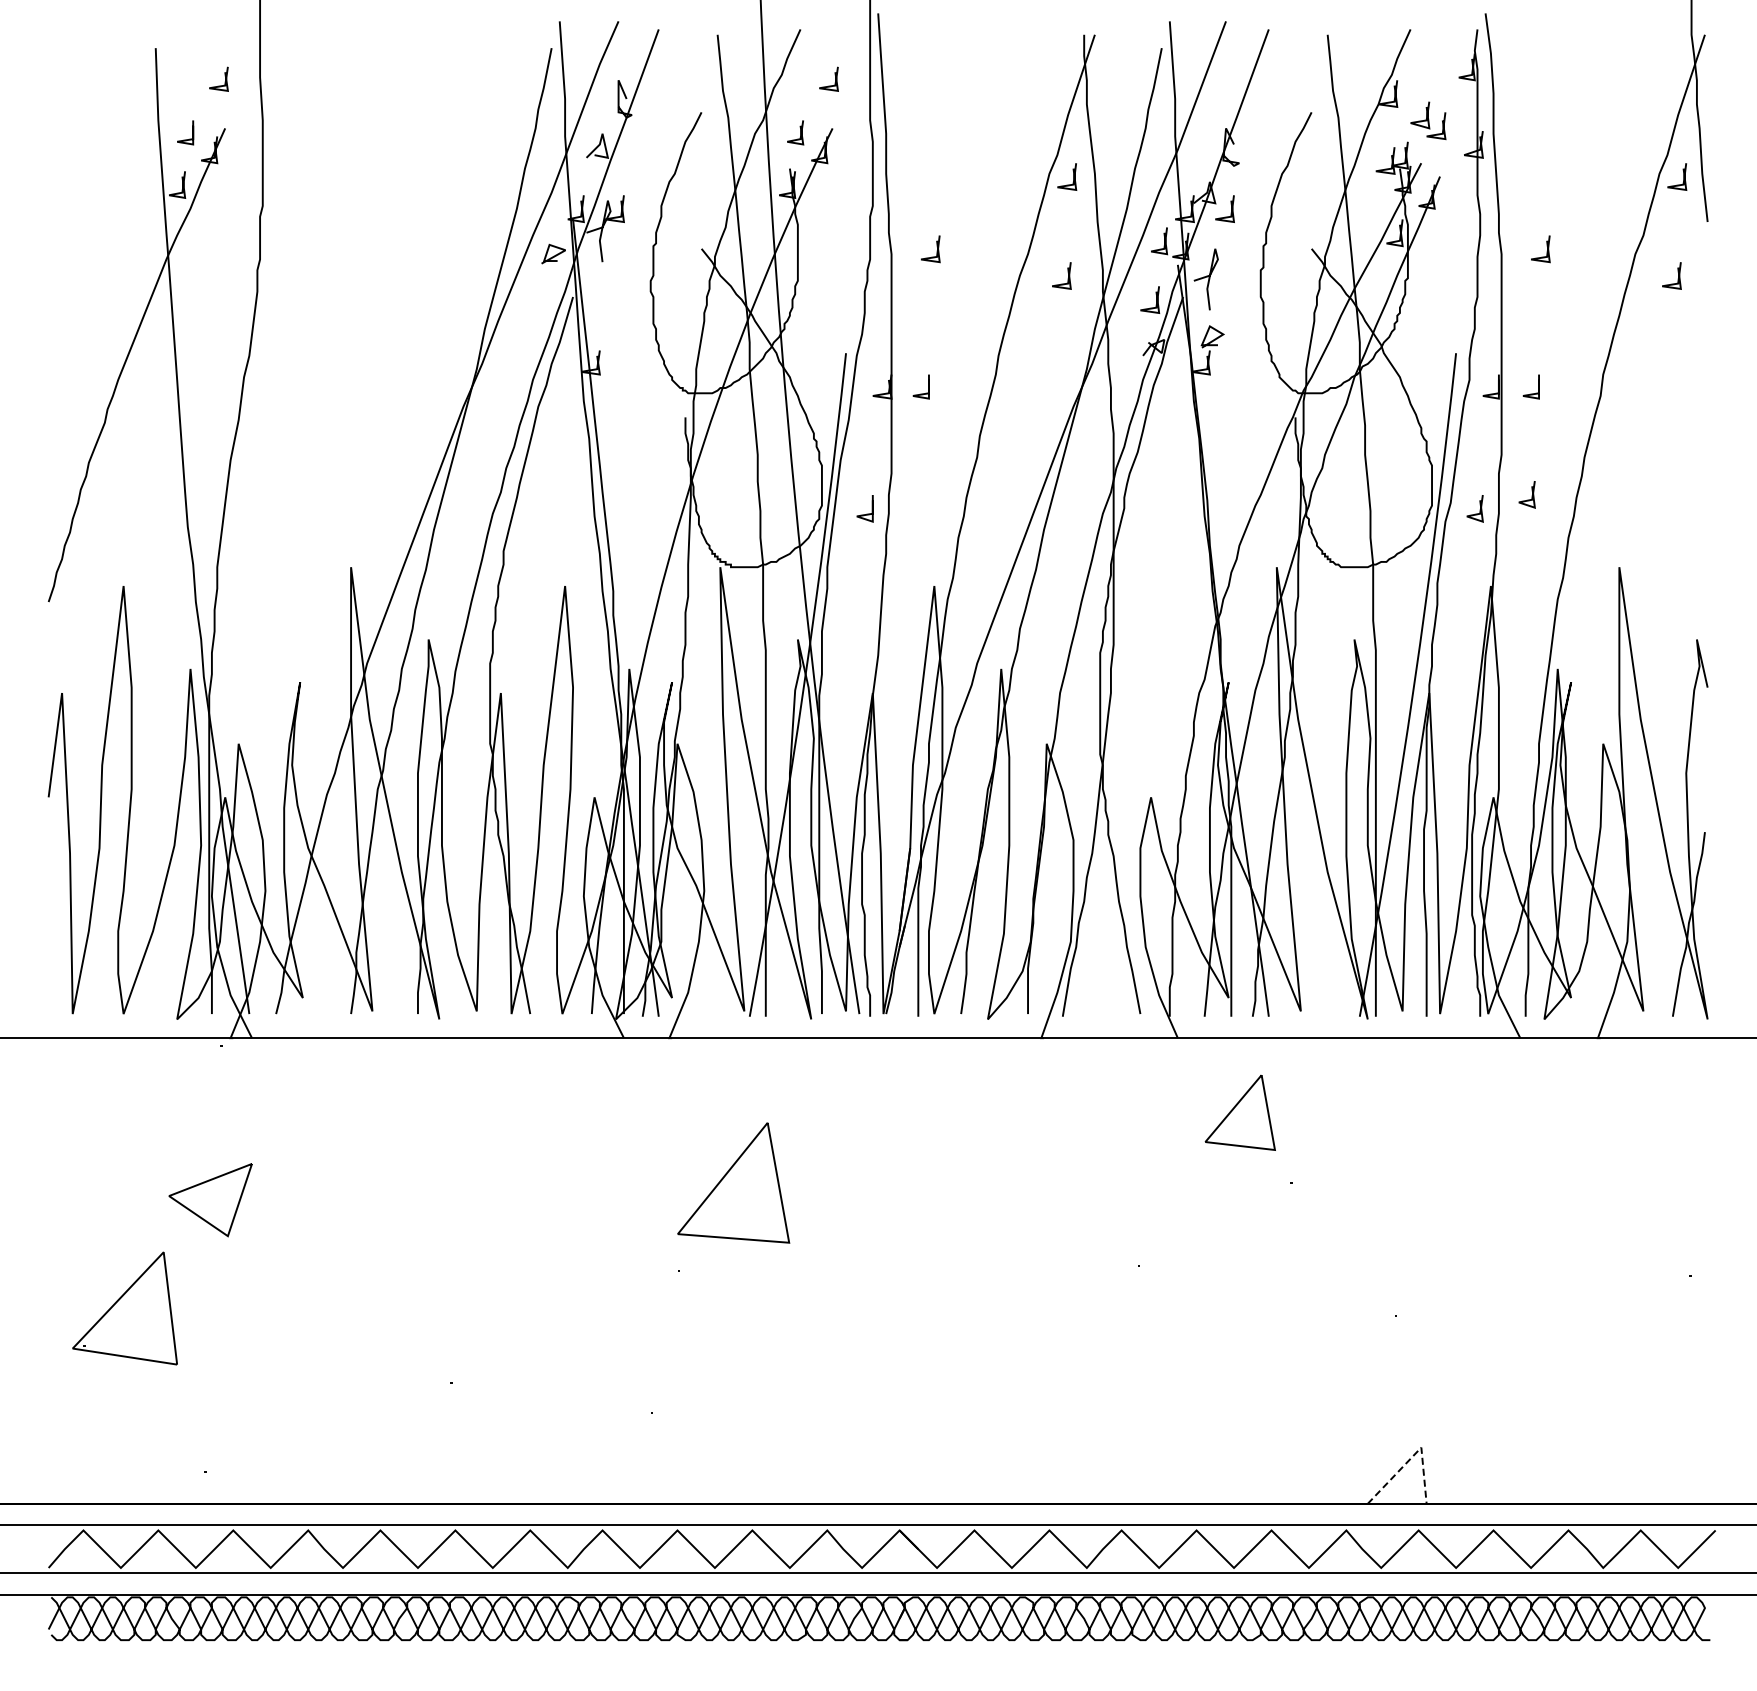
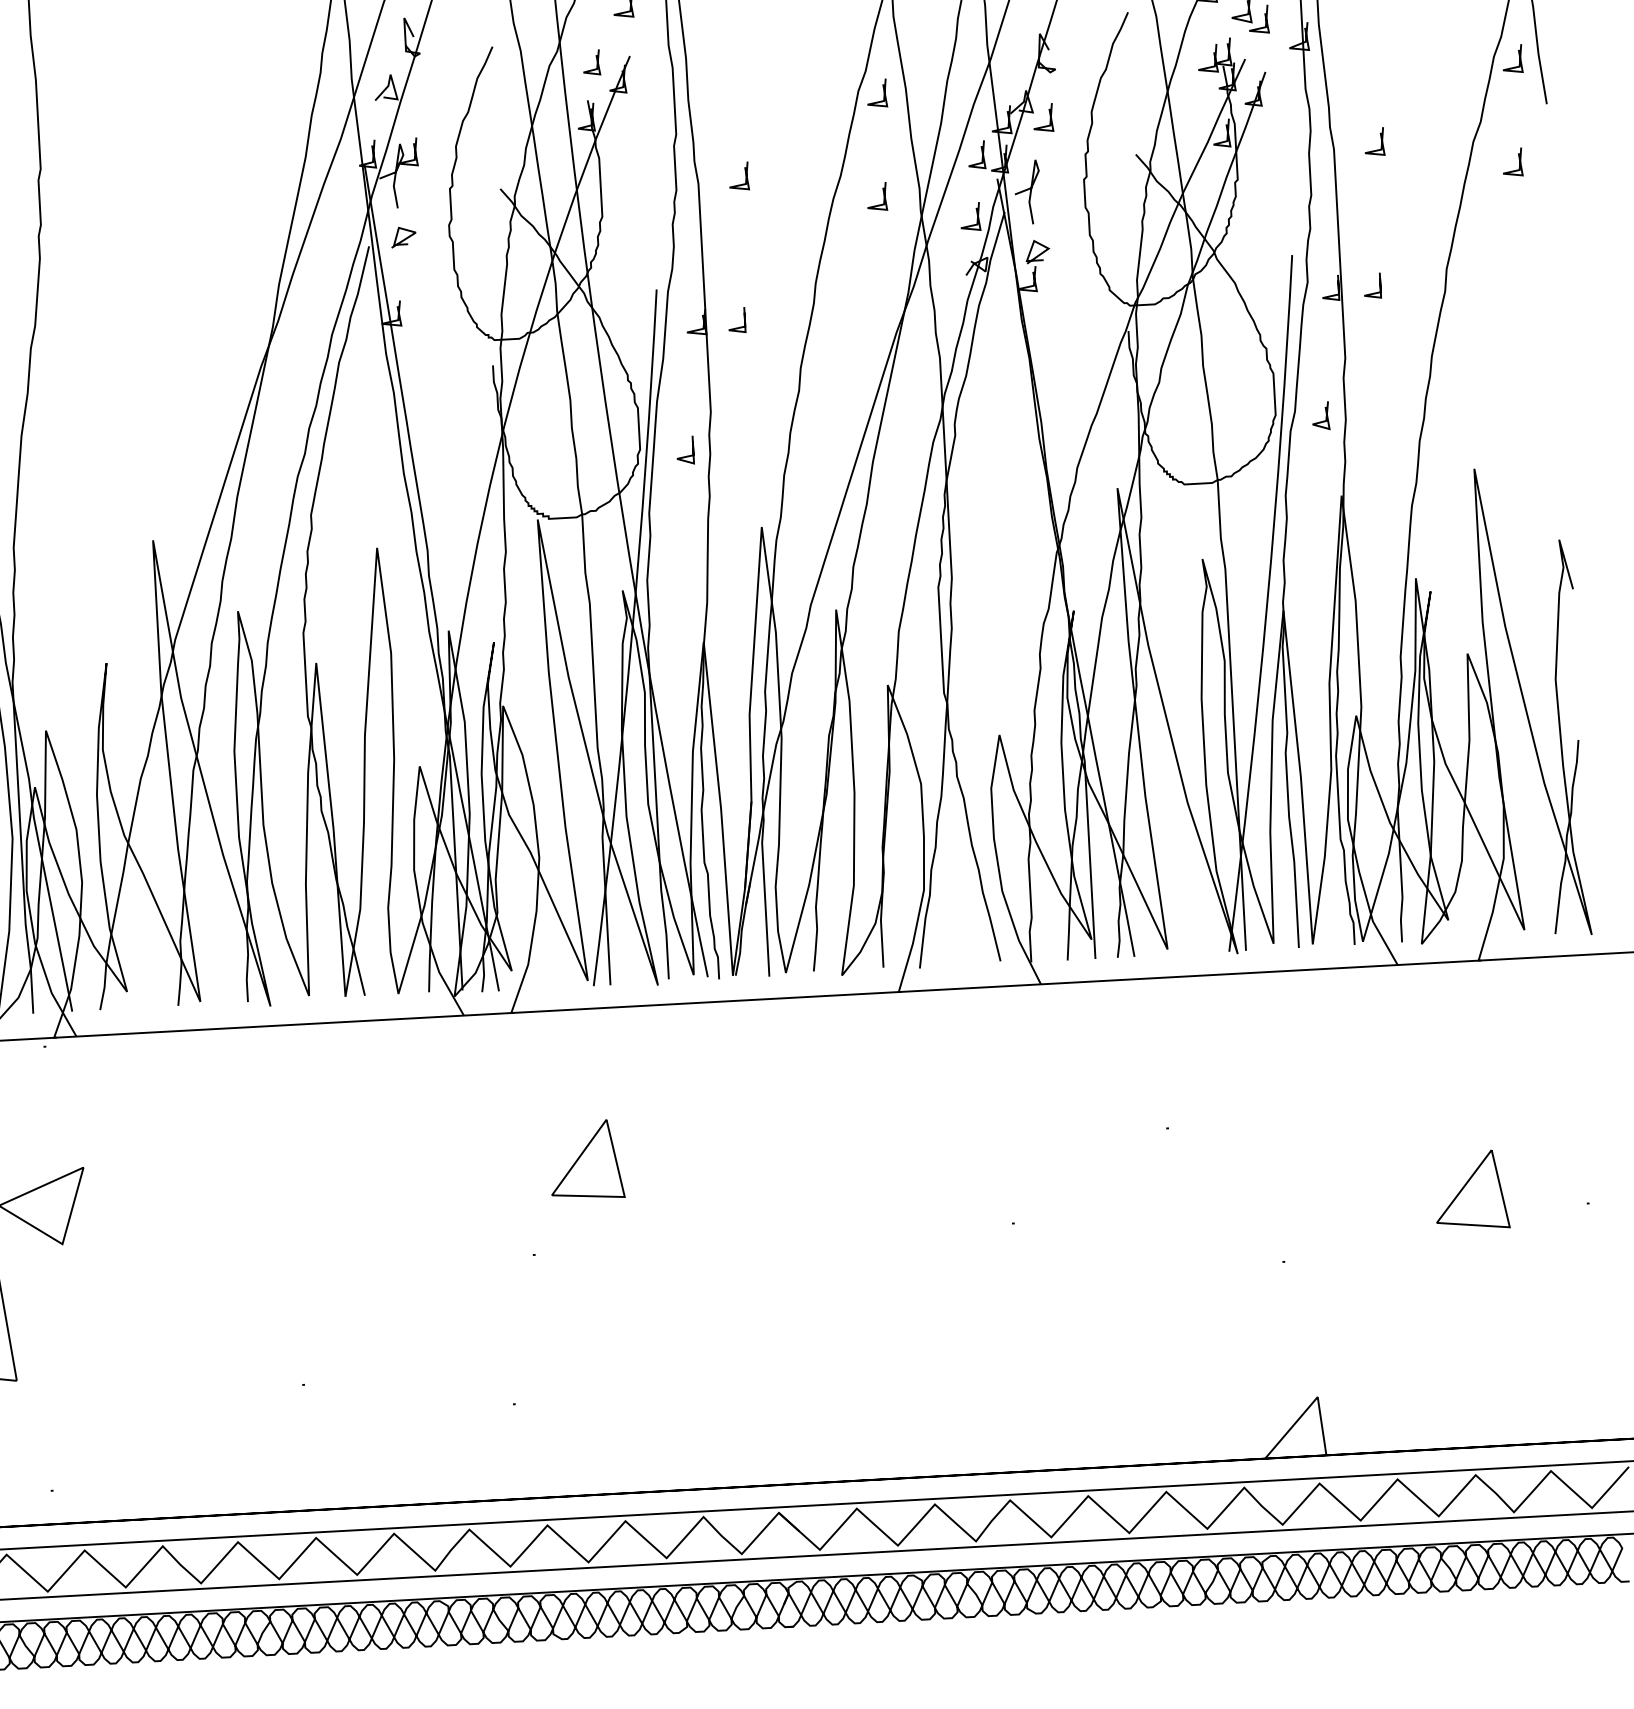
line: (555, 254) -> (405, 237), moved
line: (1531, 495) -> (1378, 399), removed
part: (1239, 1112) -> (1470, 1190), moved
part: (733, 1182) -> (586, 1159), size x0.62
line: (1414, 1454) -> (1310, 1404), dashed -> solid

